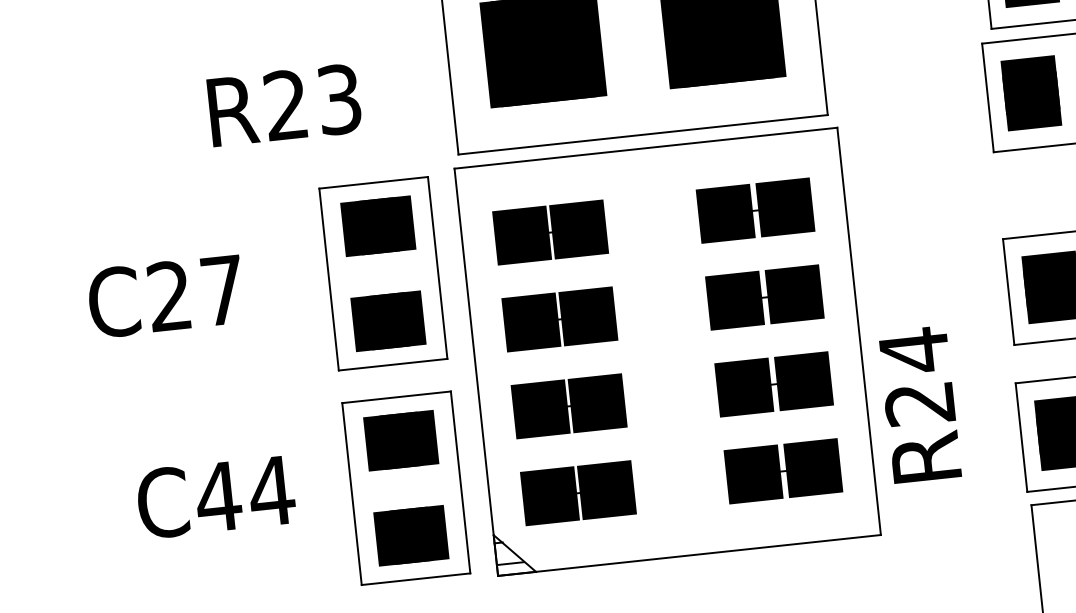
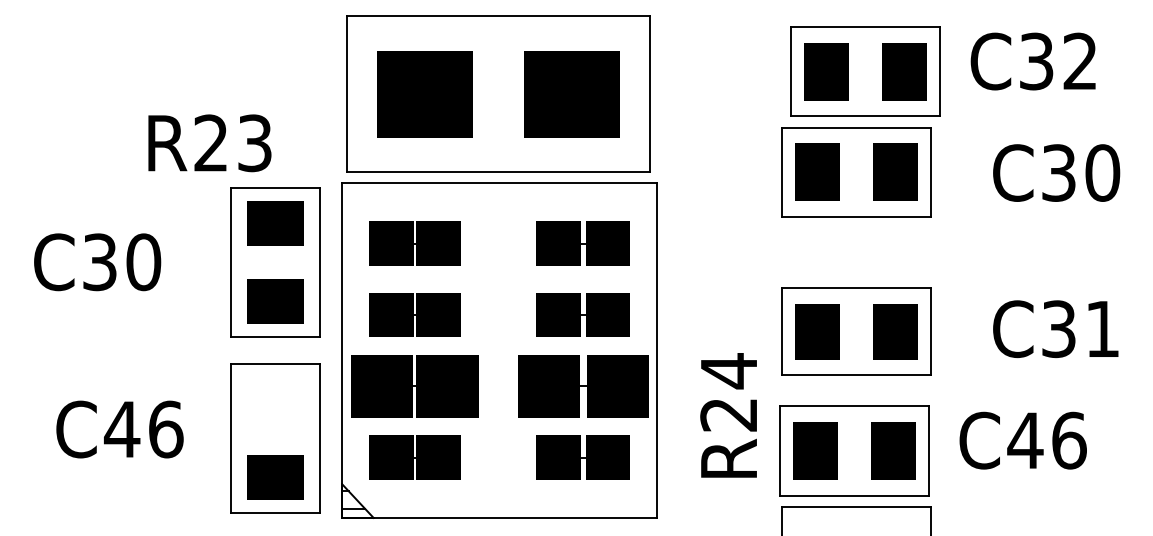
text: (284, 105) -> (209, 143), moved
text: (197, 293) -> (122, 262), C27 -> C30
part: (773, 384) -> (582, 386), size x1.4
text: (919, 404) -> (728, 415), moved
part: (568, 406) -> (414, 386), size x1.4
part: (401, 440) -> (275, 399), removed
text: (271, 491) -> (165, 429), C44 -> C46

